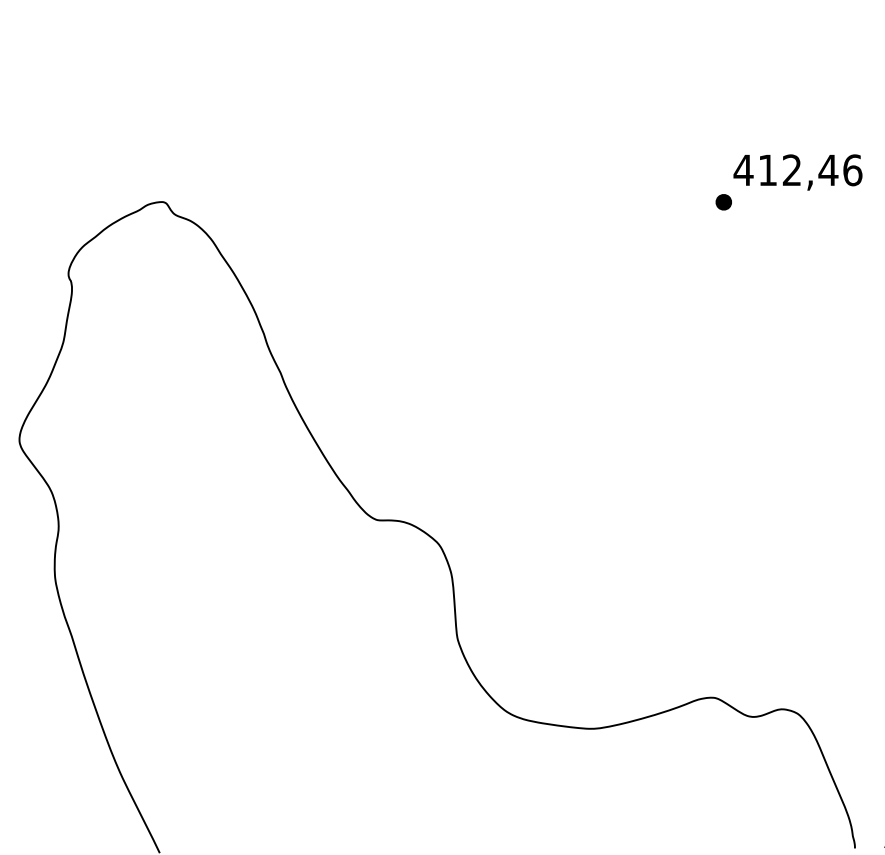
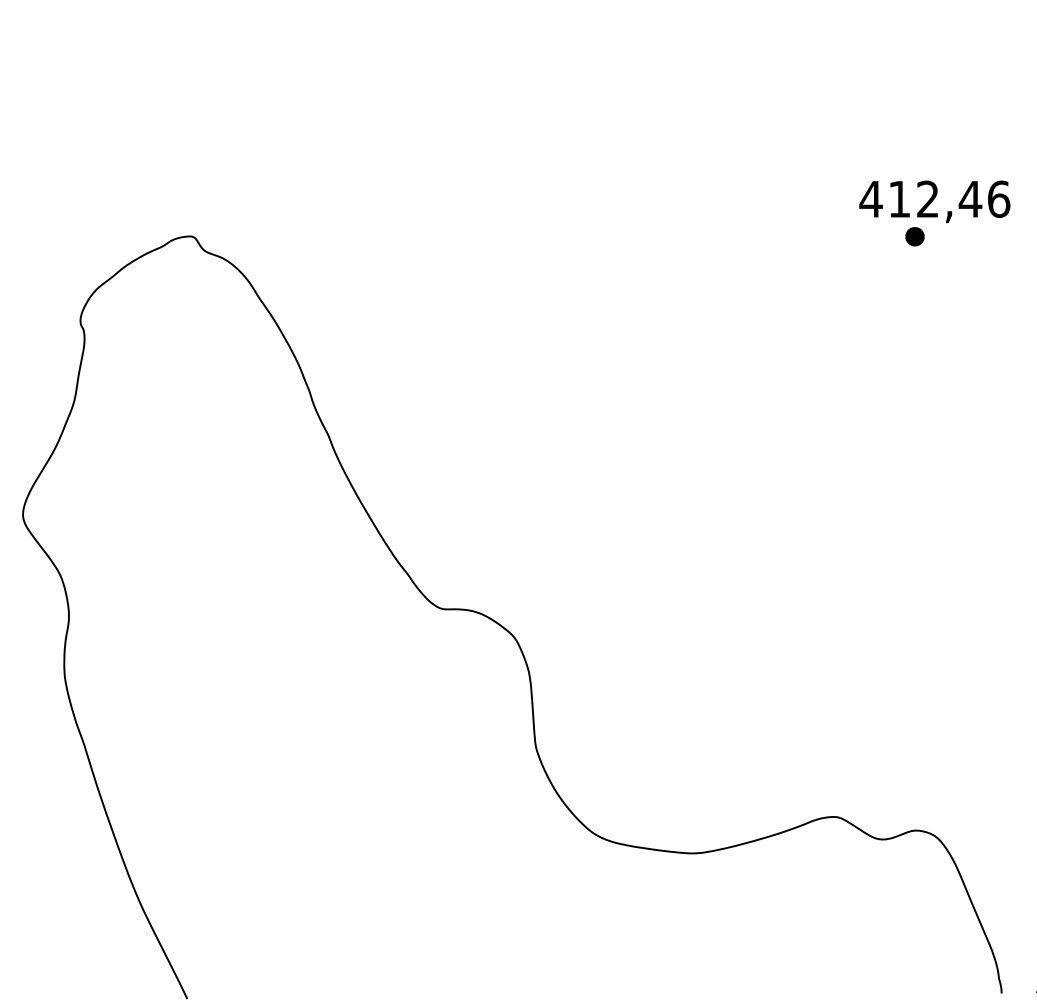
part: (723, 202) -> (914, 236), moved

